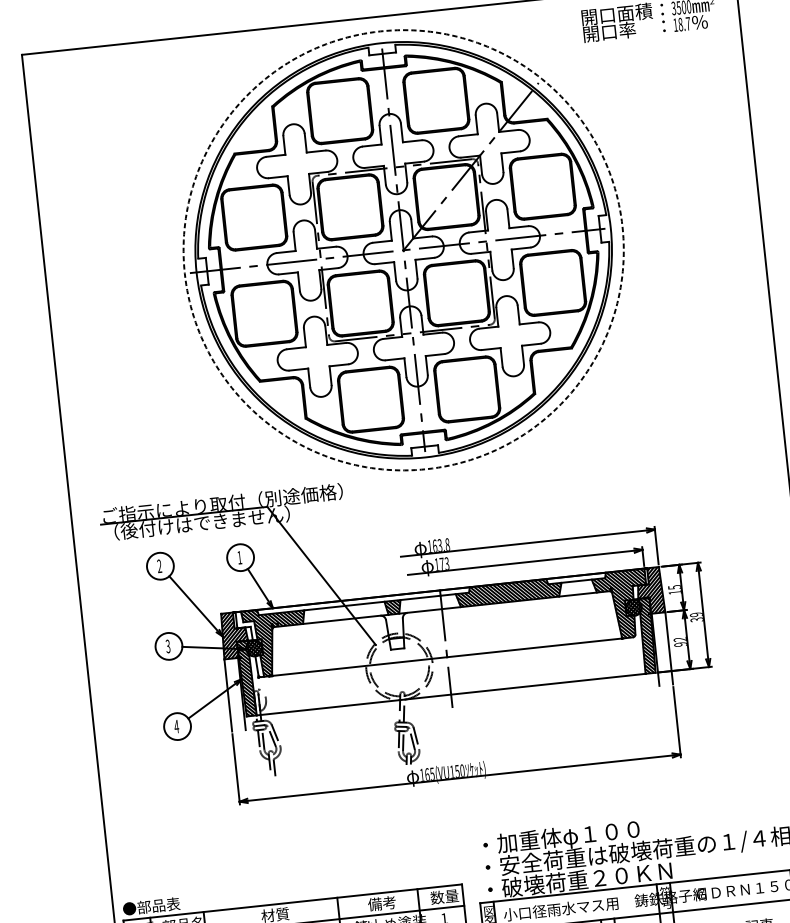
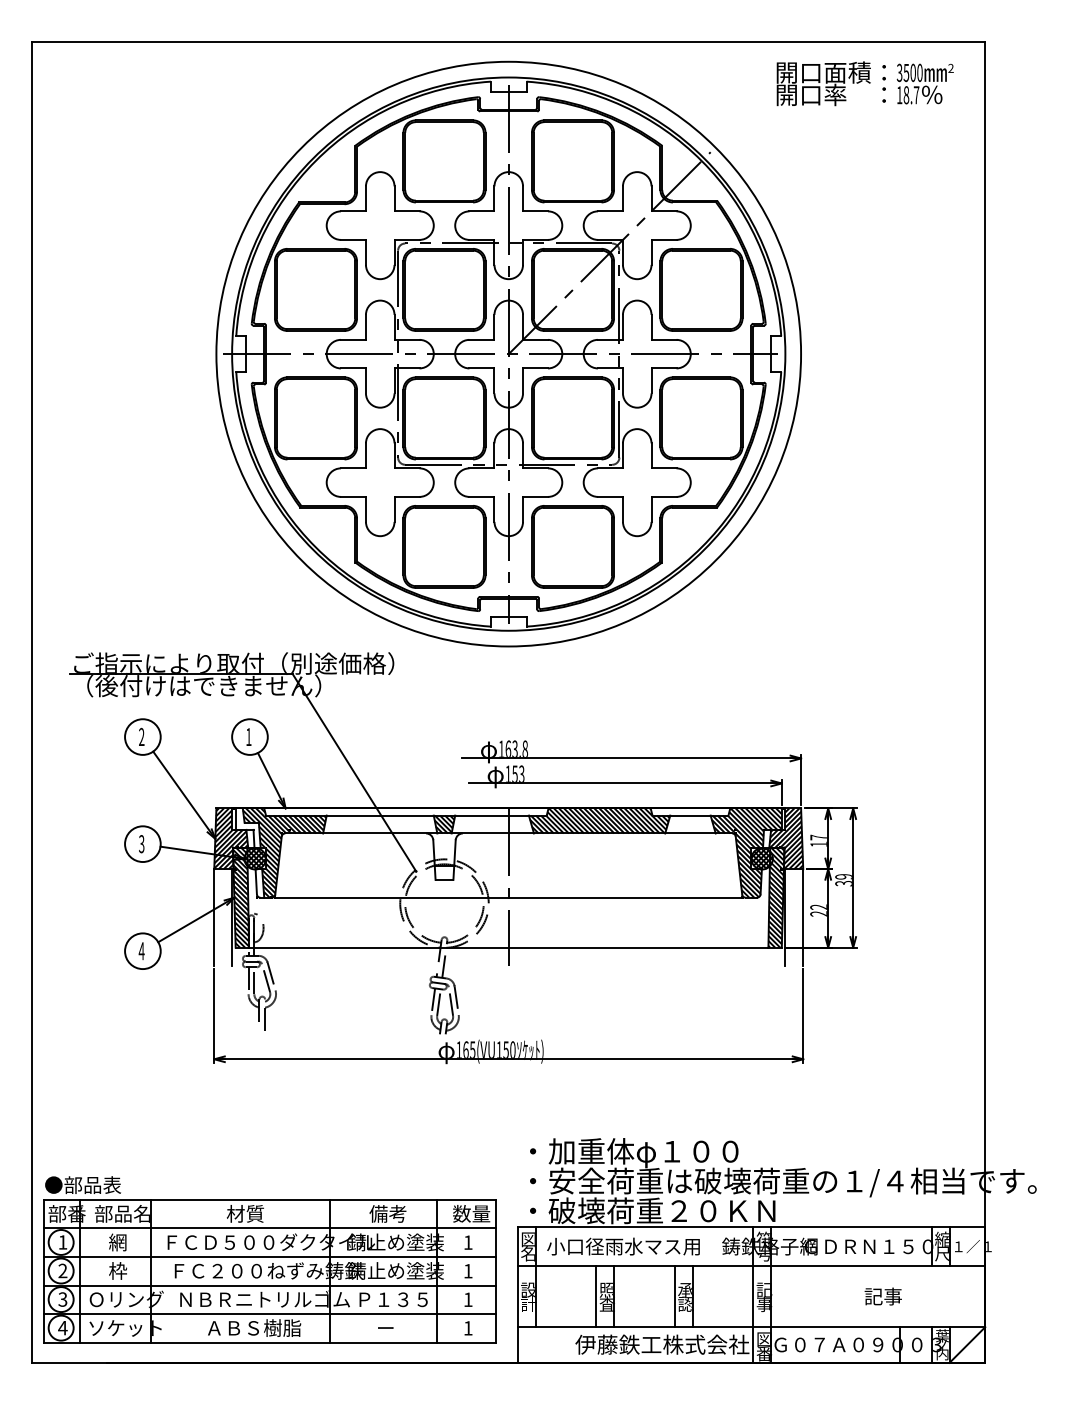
circle: (403, 249) -> (508, 353), dashed -> solid
text: (441, 563) -> (514, 773), 173 -> 153
text: (674, 587) -> (818, 837), 15 -> 17
text: (680, 644) -> (818, 913), 92 -> 22

